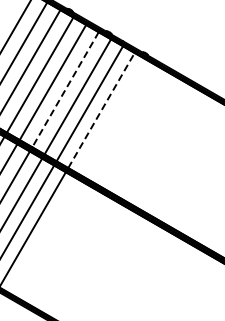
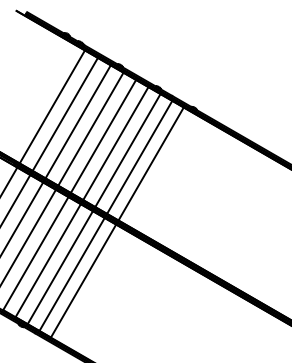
line: (65, 90) -> (115, 144), dashed -> solid
line: (101, 110) -> (151, 163), dashed -> solid

